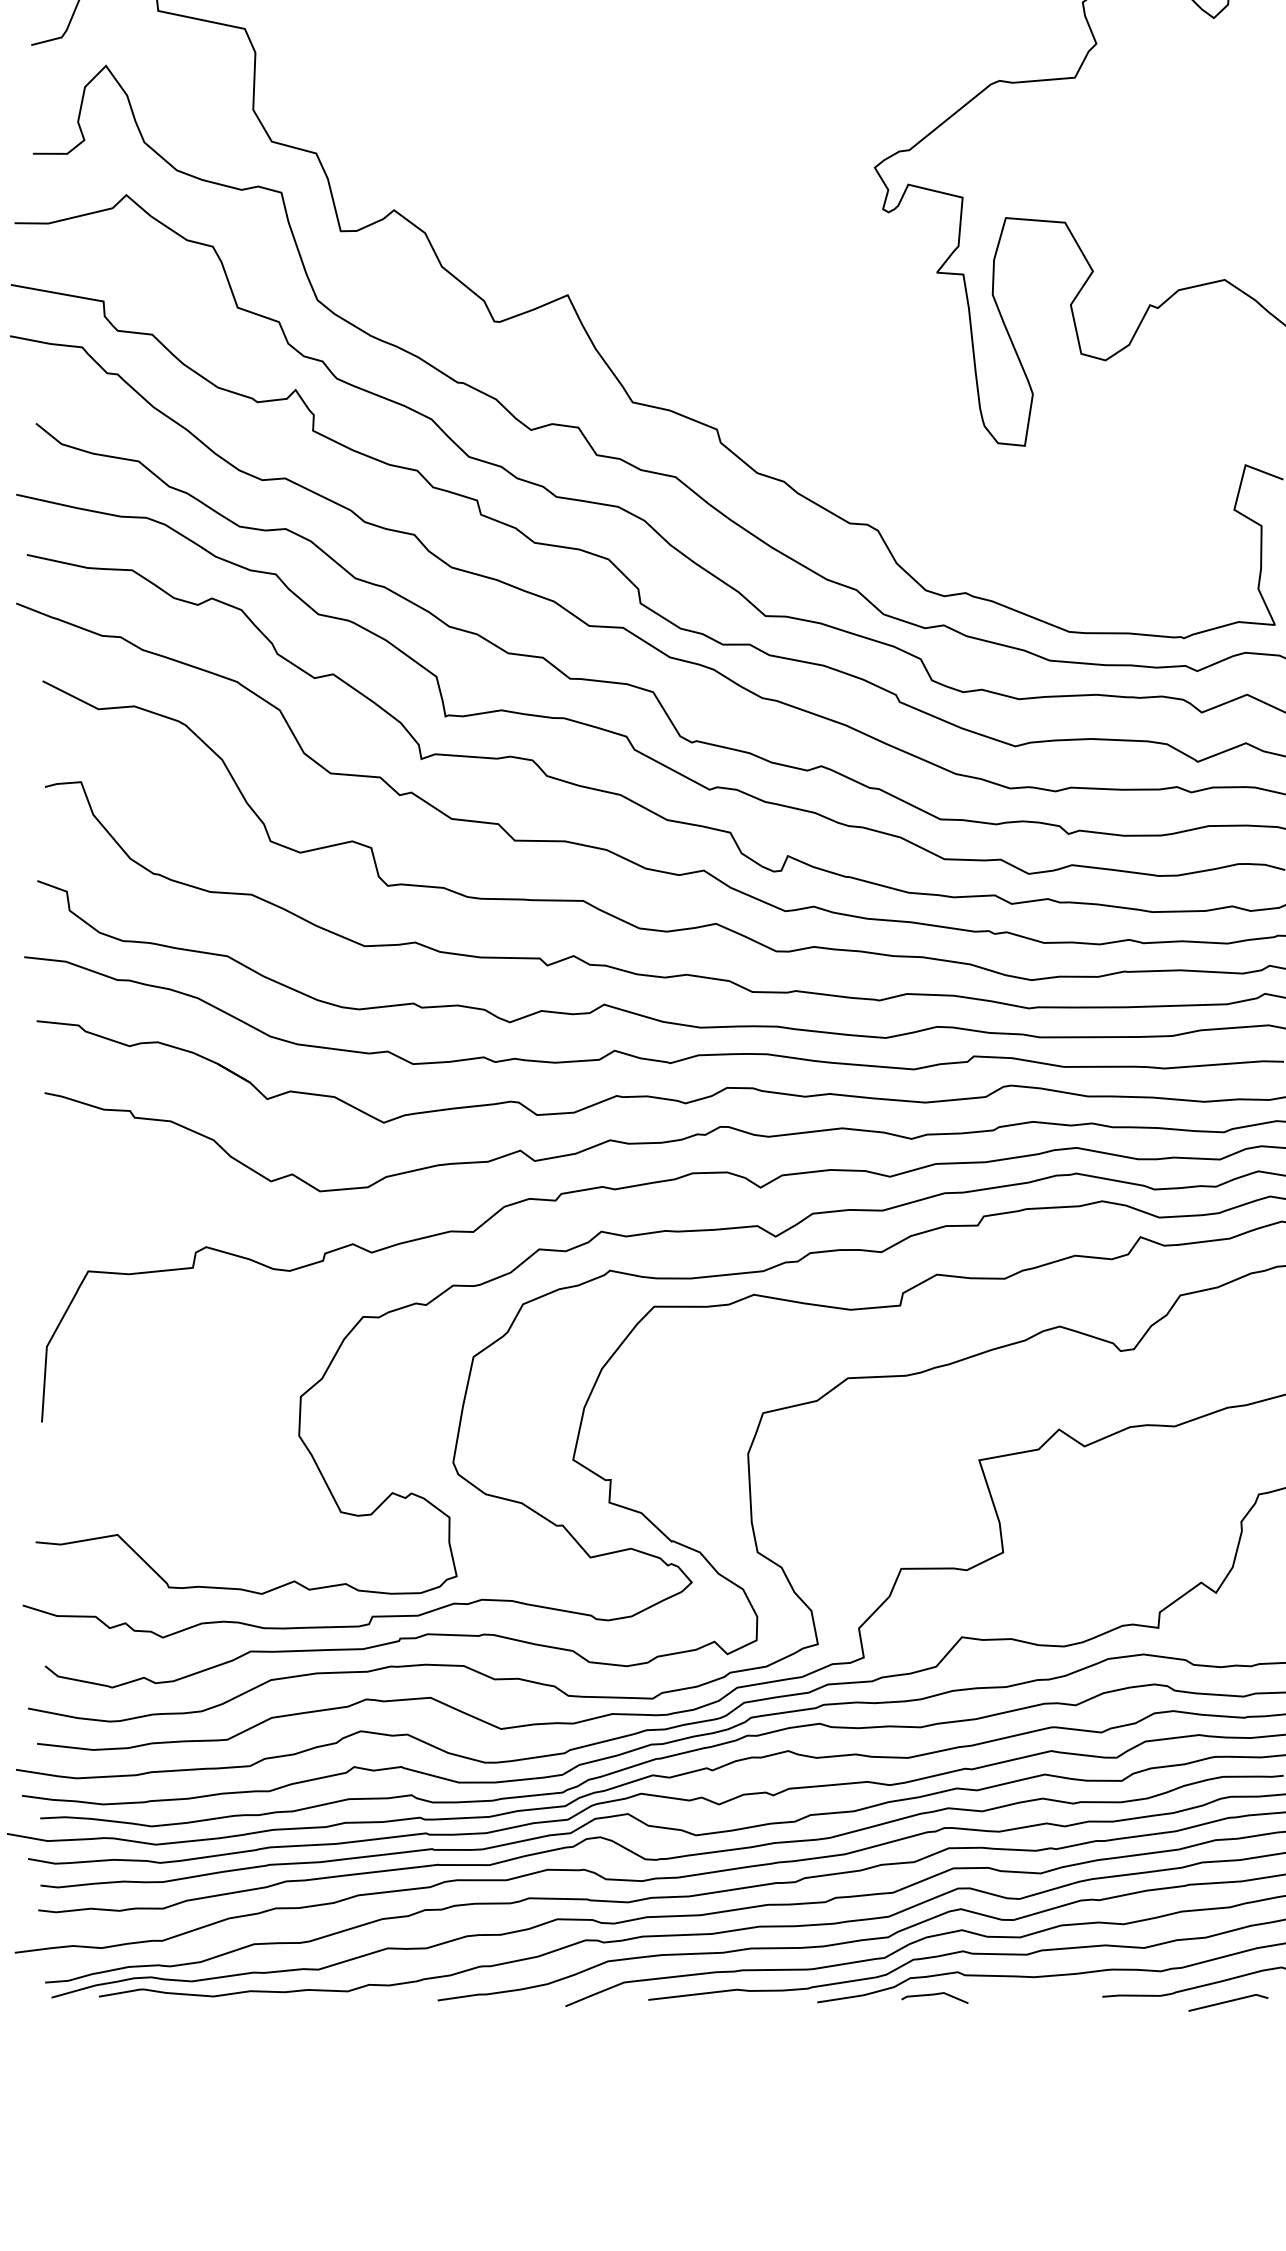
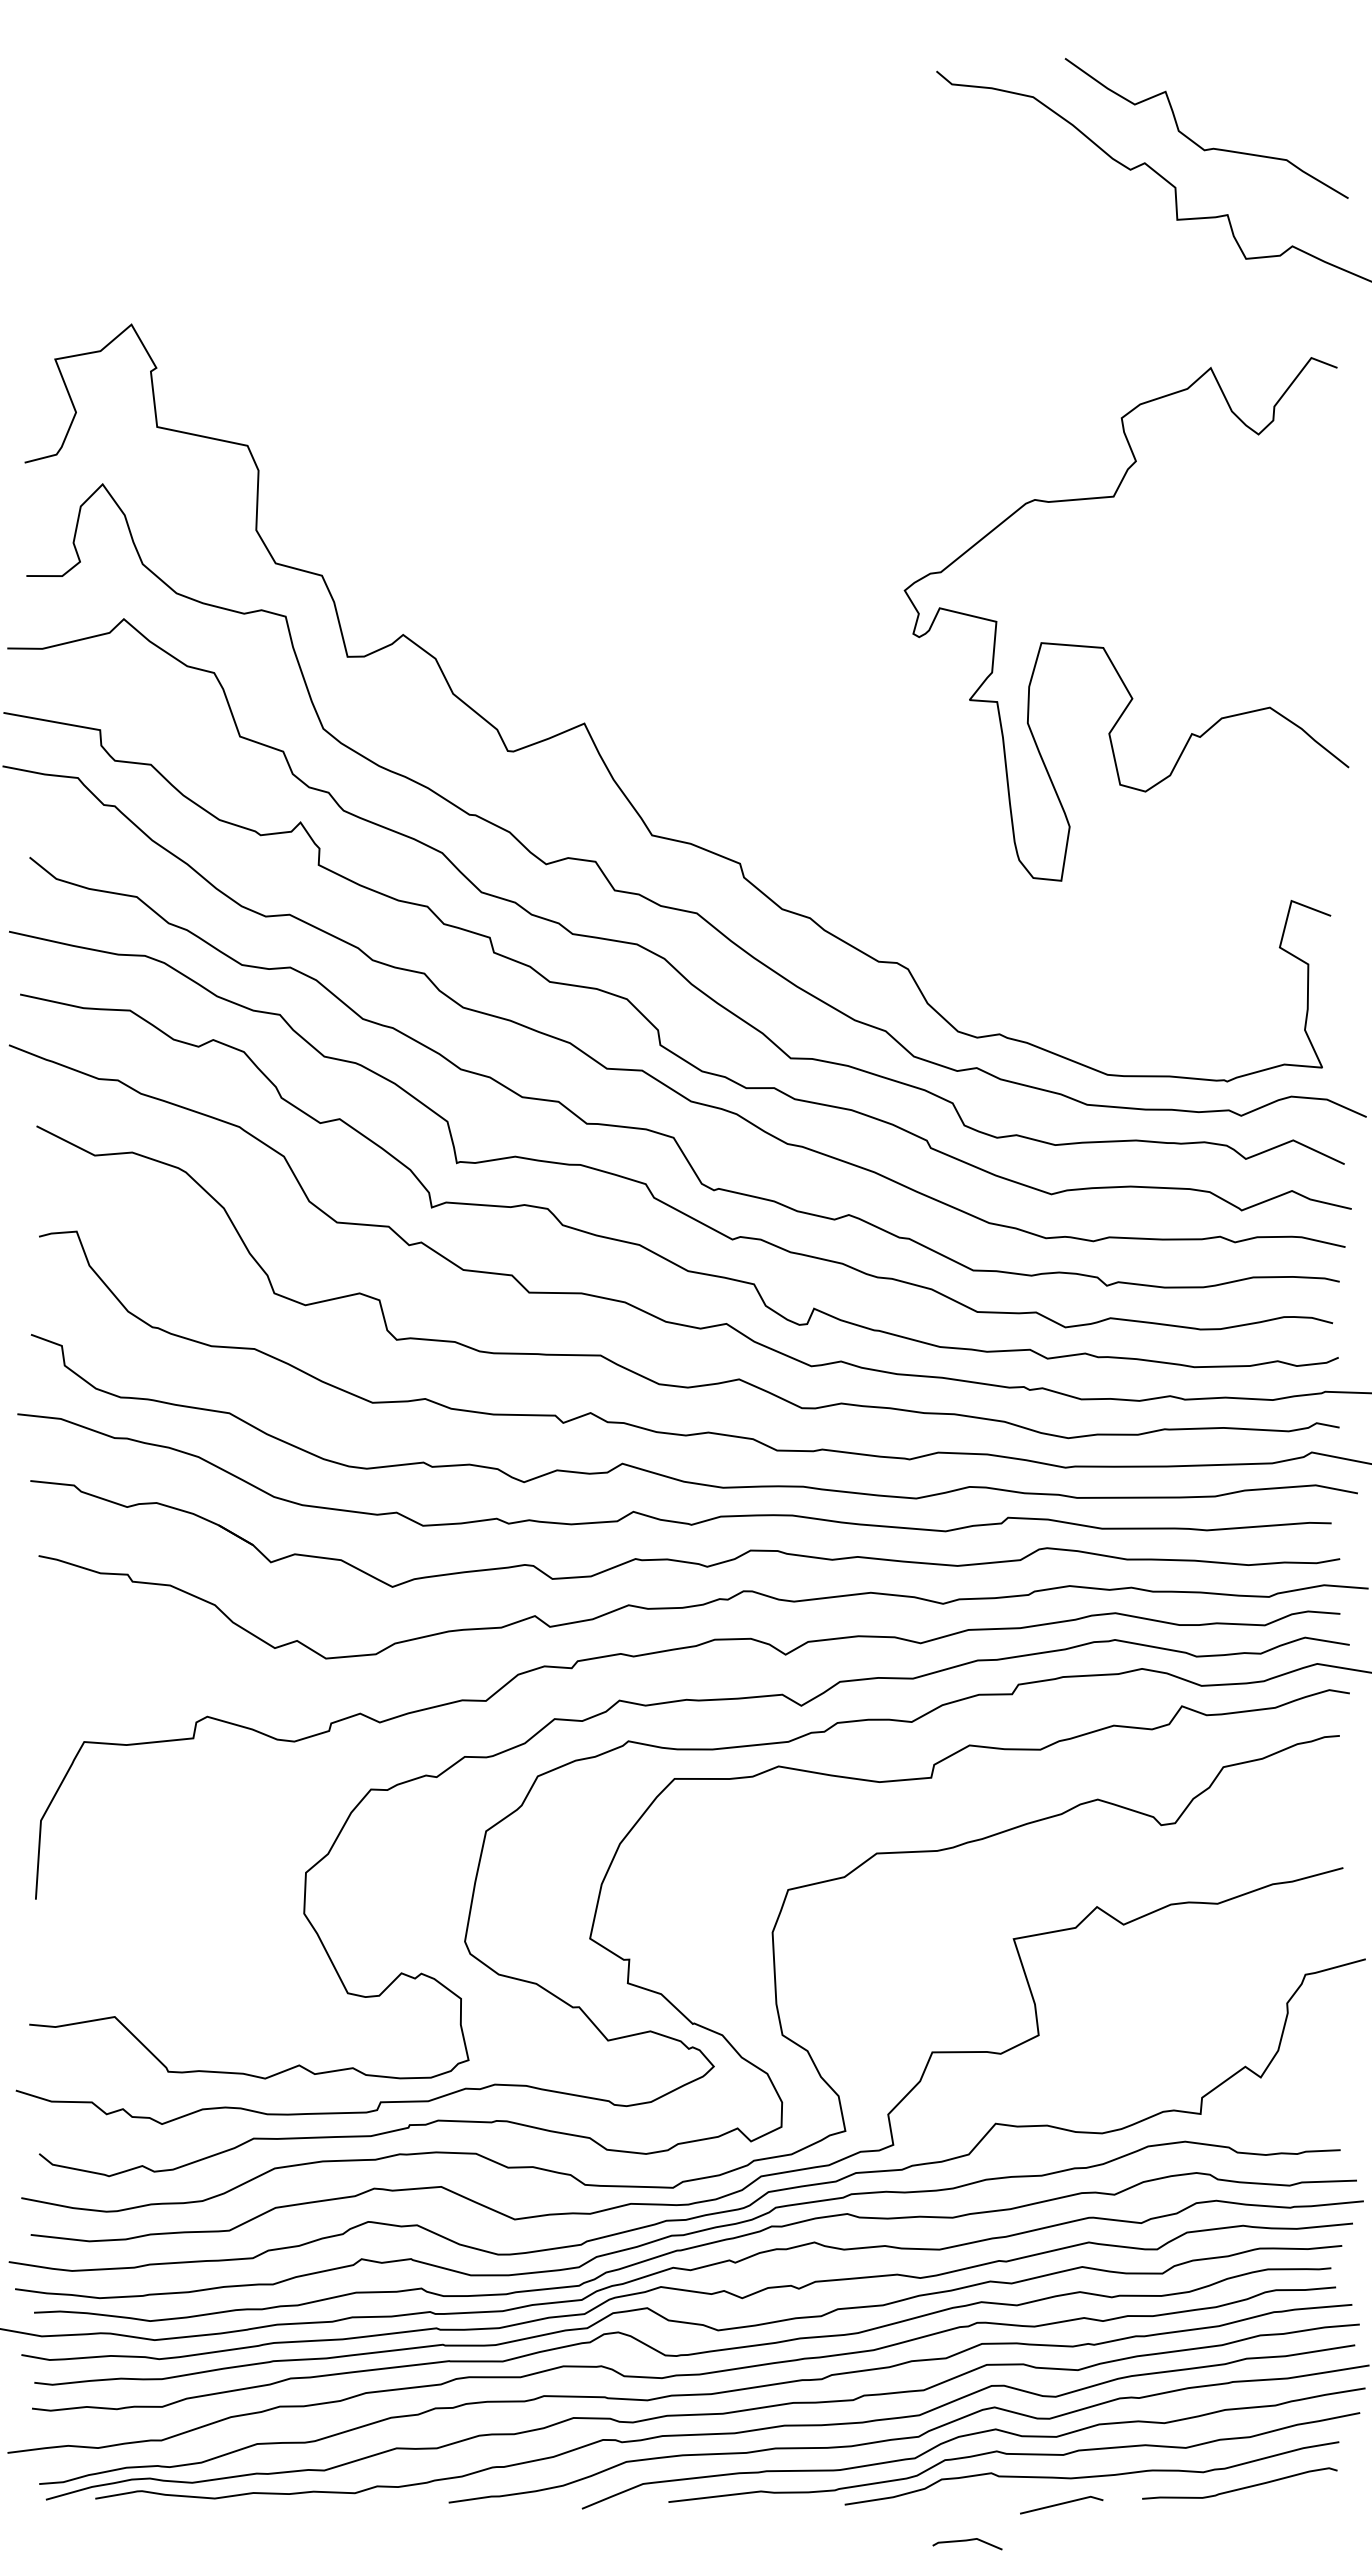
line: (934, 1995) -> (967, 2541), moved
line: (1228, 2002) -> (1061, 2504), moved

